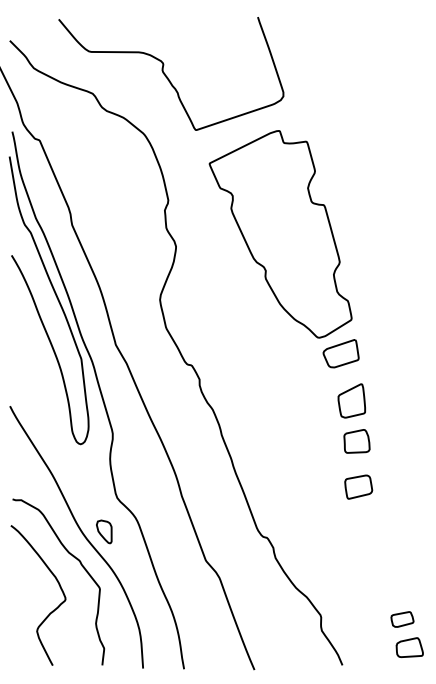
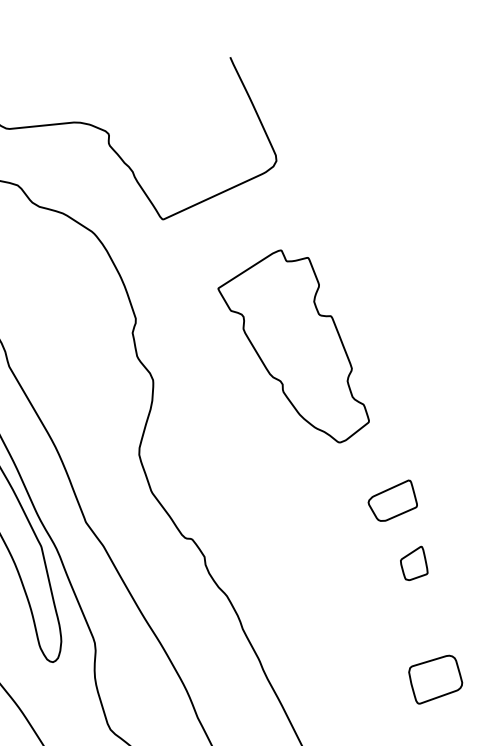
part: (280, 234) -> (292, 348), size x0.7
part: (351, 400) -> (413, 563), size x0.7
part: (356, 441) -> (426, 617), removed
part: (358, 486) -> (435, 678), size x1.4

